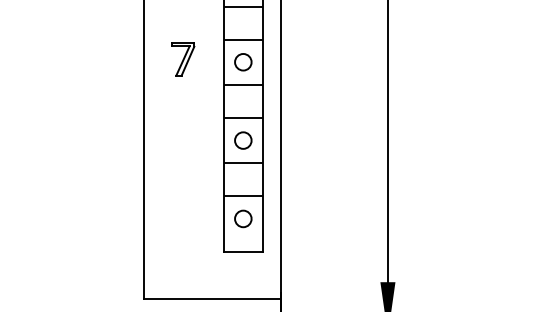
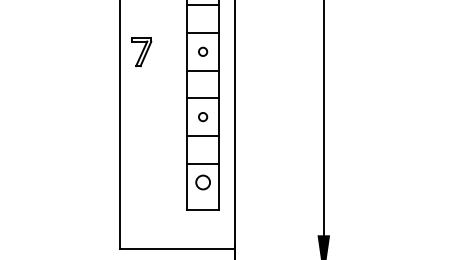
part: (182, 59) -> (141, 52), moved
circle: (242, 61) -> (202, 51), size x0.6
circle: (242, 139) -> (202, 116), size x0.6

